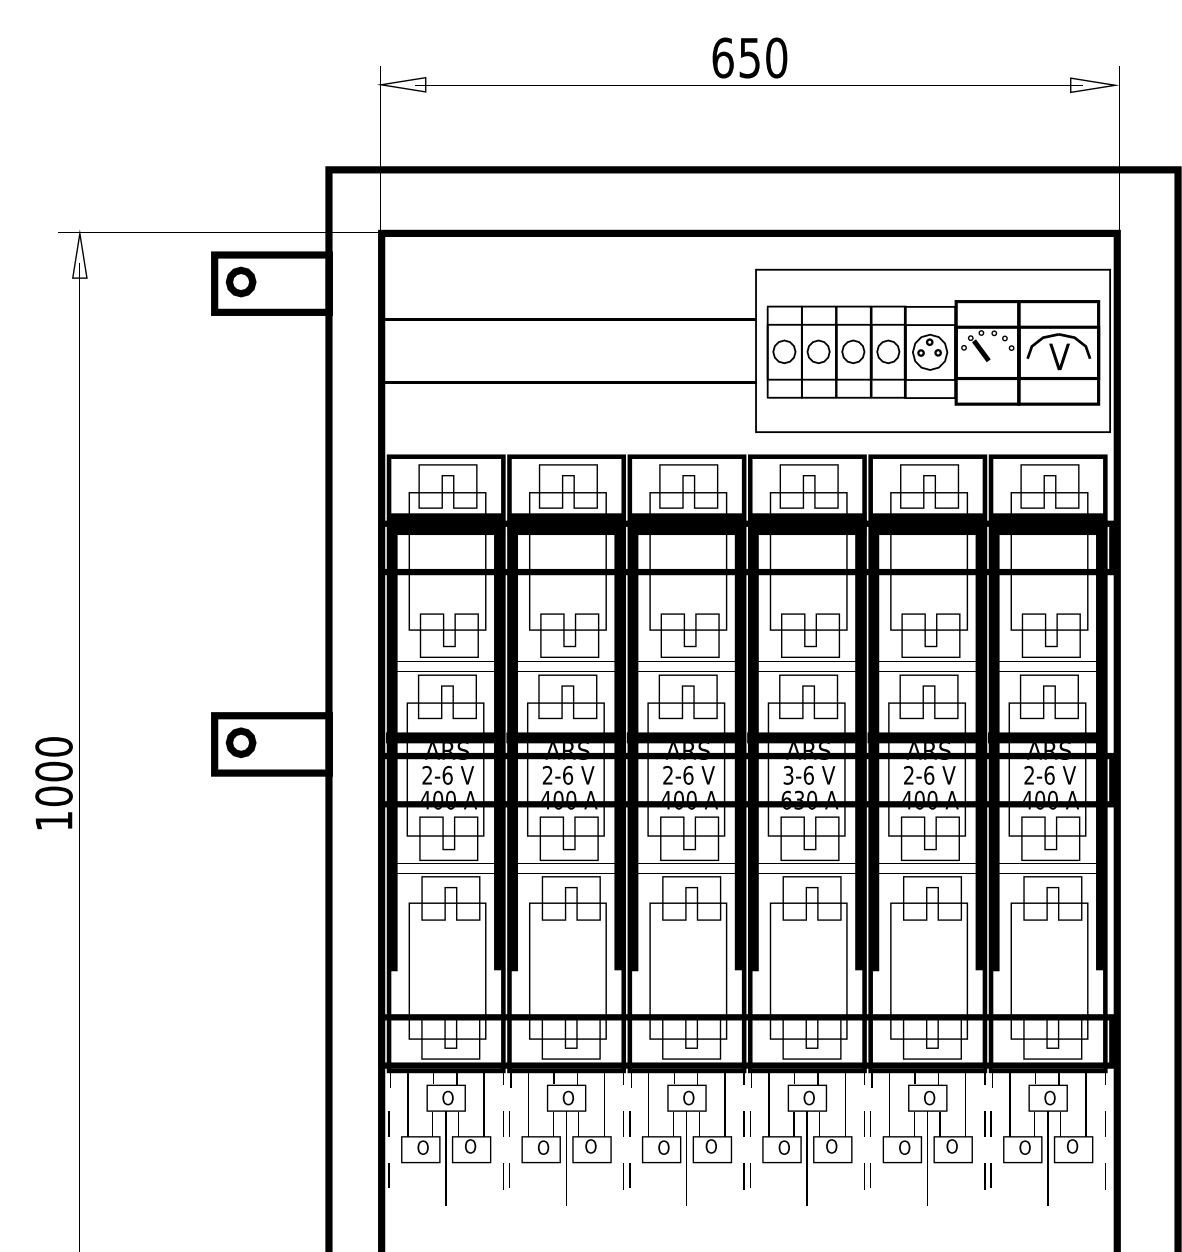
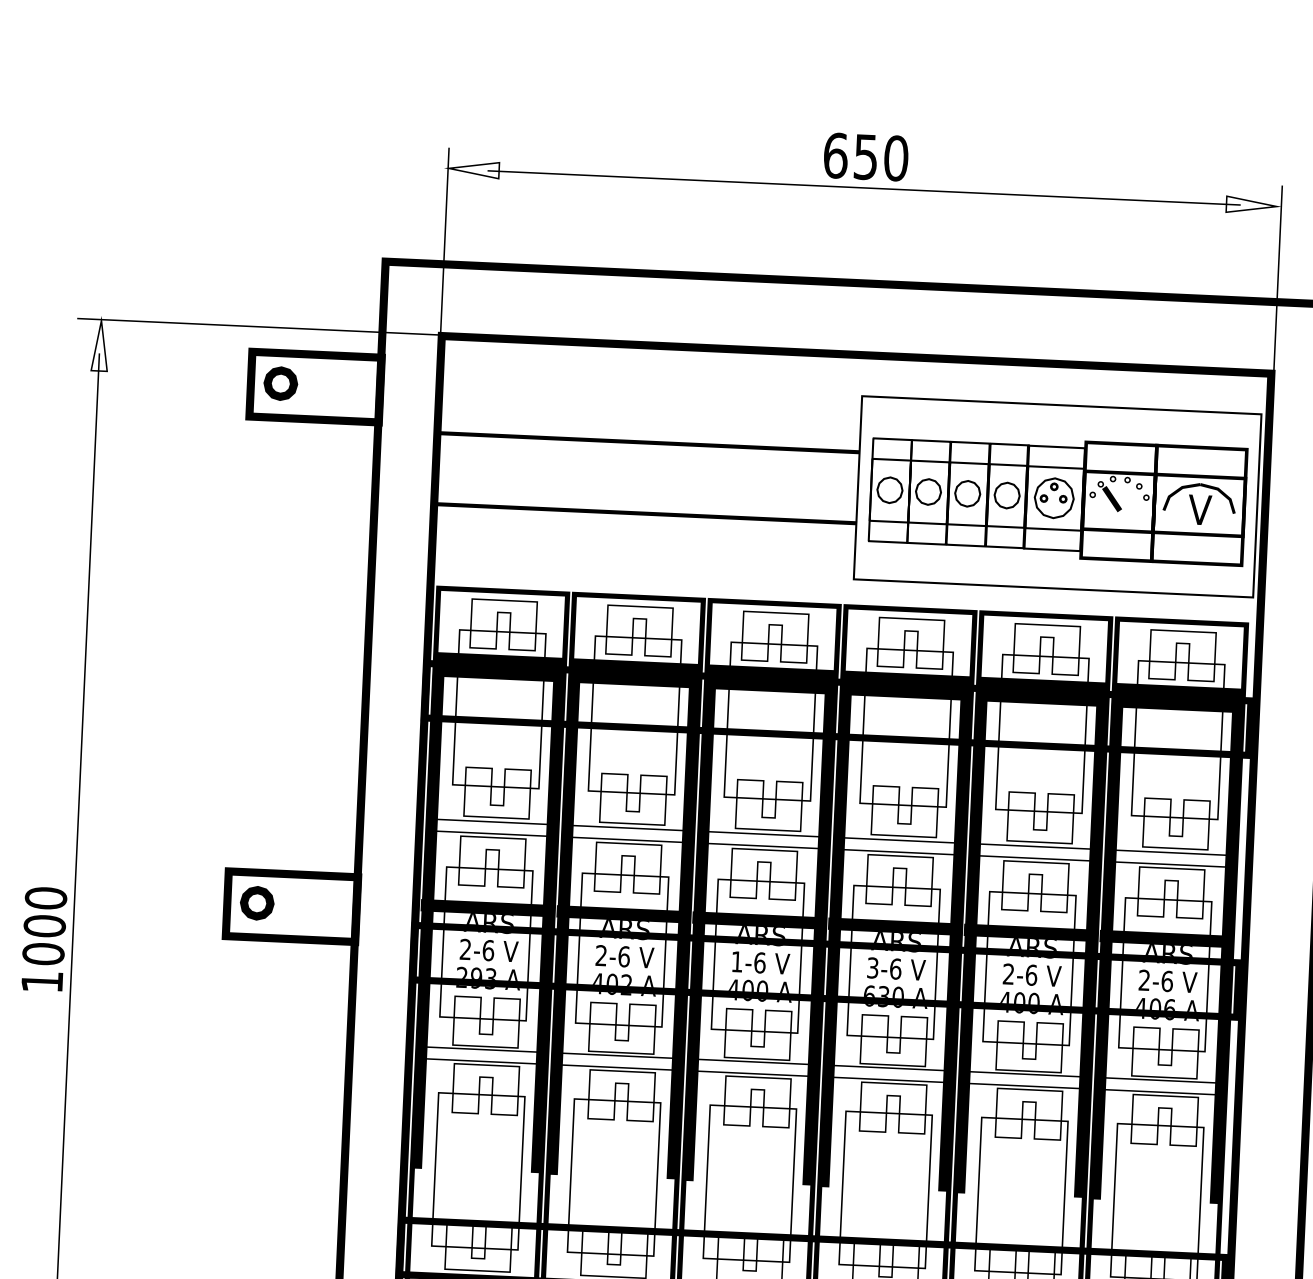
text: (667, 774) -> (736, 960), 2-6 -> 1-6
text: (437, 799) -> (475, 977), 400 -> 293
text: (571, 799) -> (626, 984), 400 -> 402
text: (1052, 799) -> (1169, 1008), 400 -> 406

